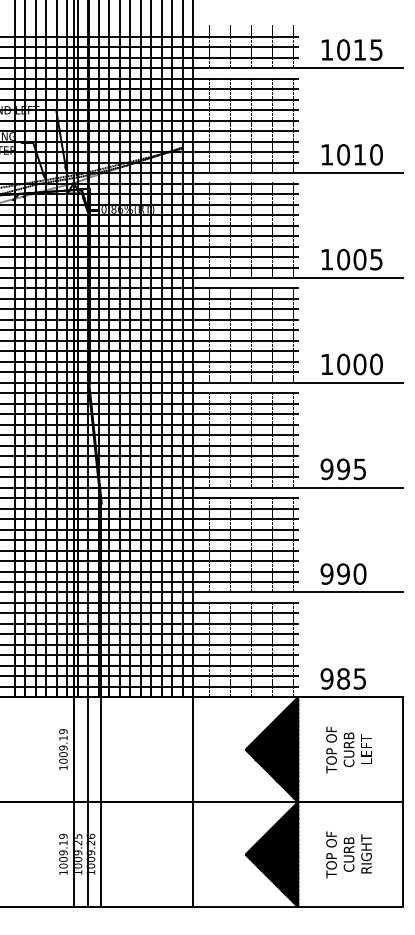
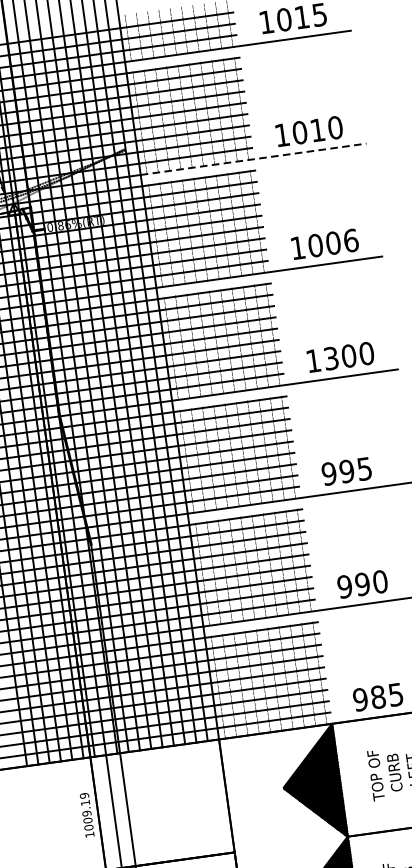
line: (297, 173) -> (253, 159), solid -> dashed
text: (376, 259) -> (351, 240), 1005 -> 1006
text: (343, 364) -> (331, 358), 1000 -> 1300
line: (245, 802) -> (291, 844), removed

